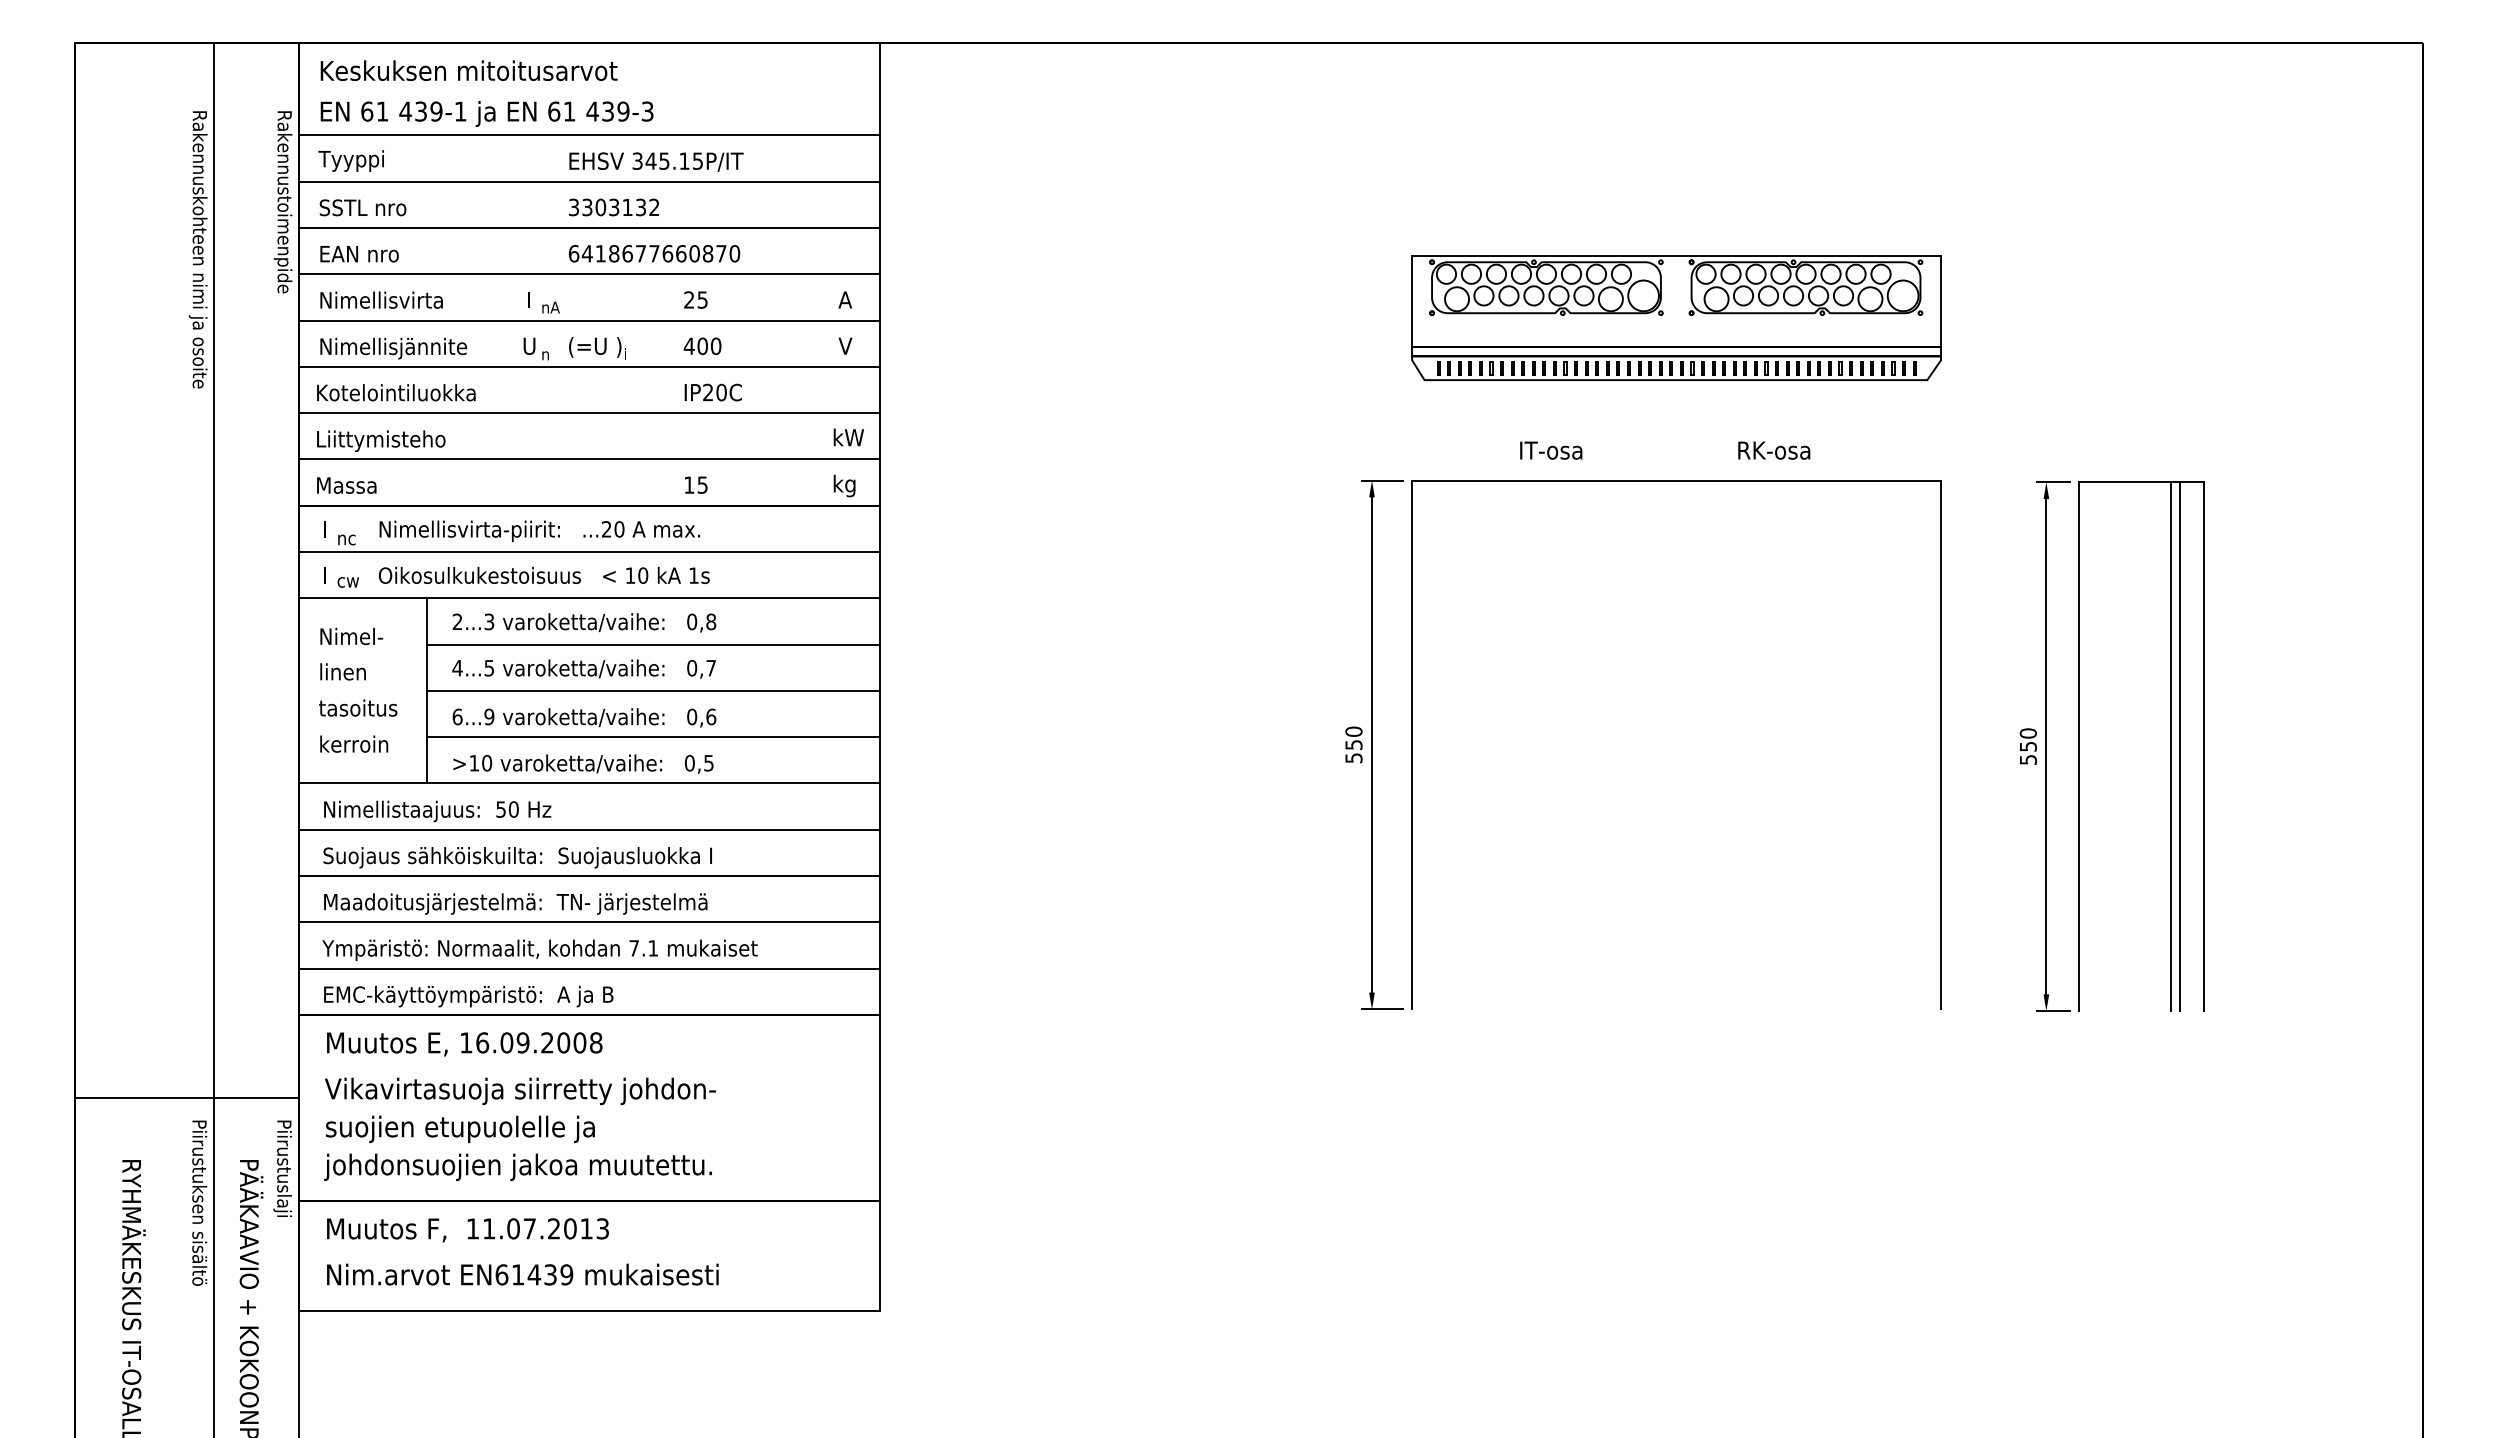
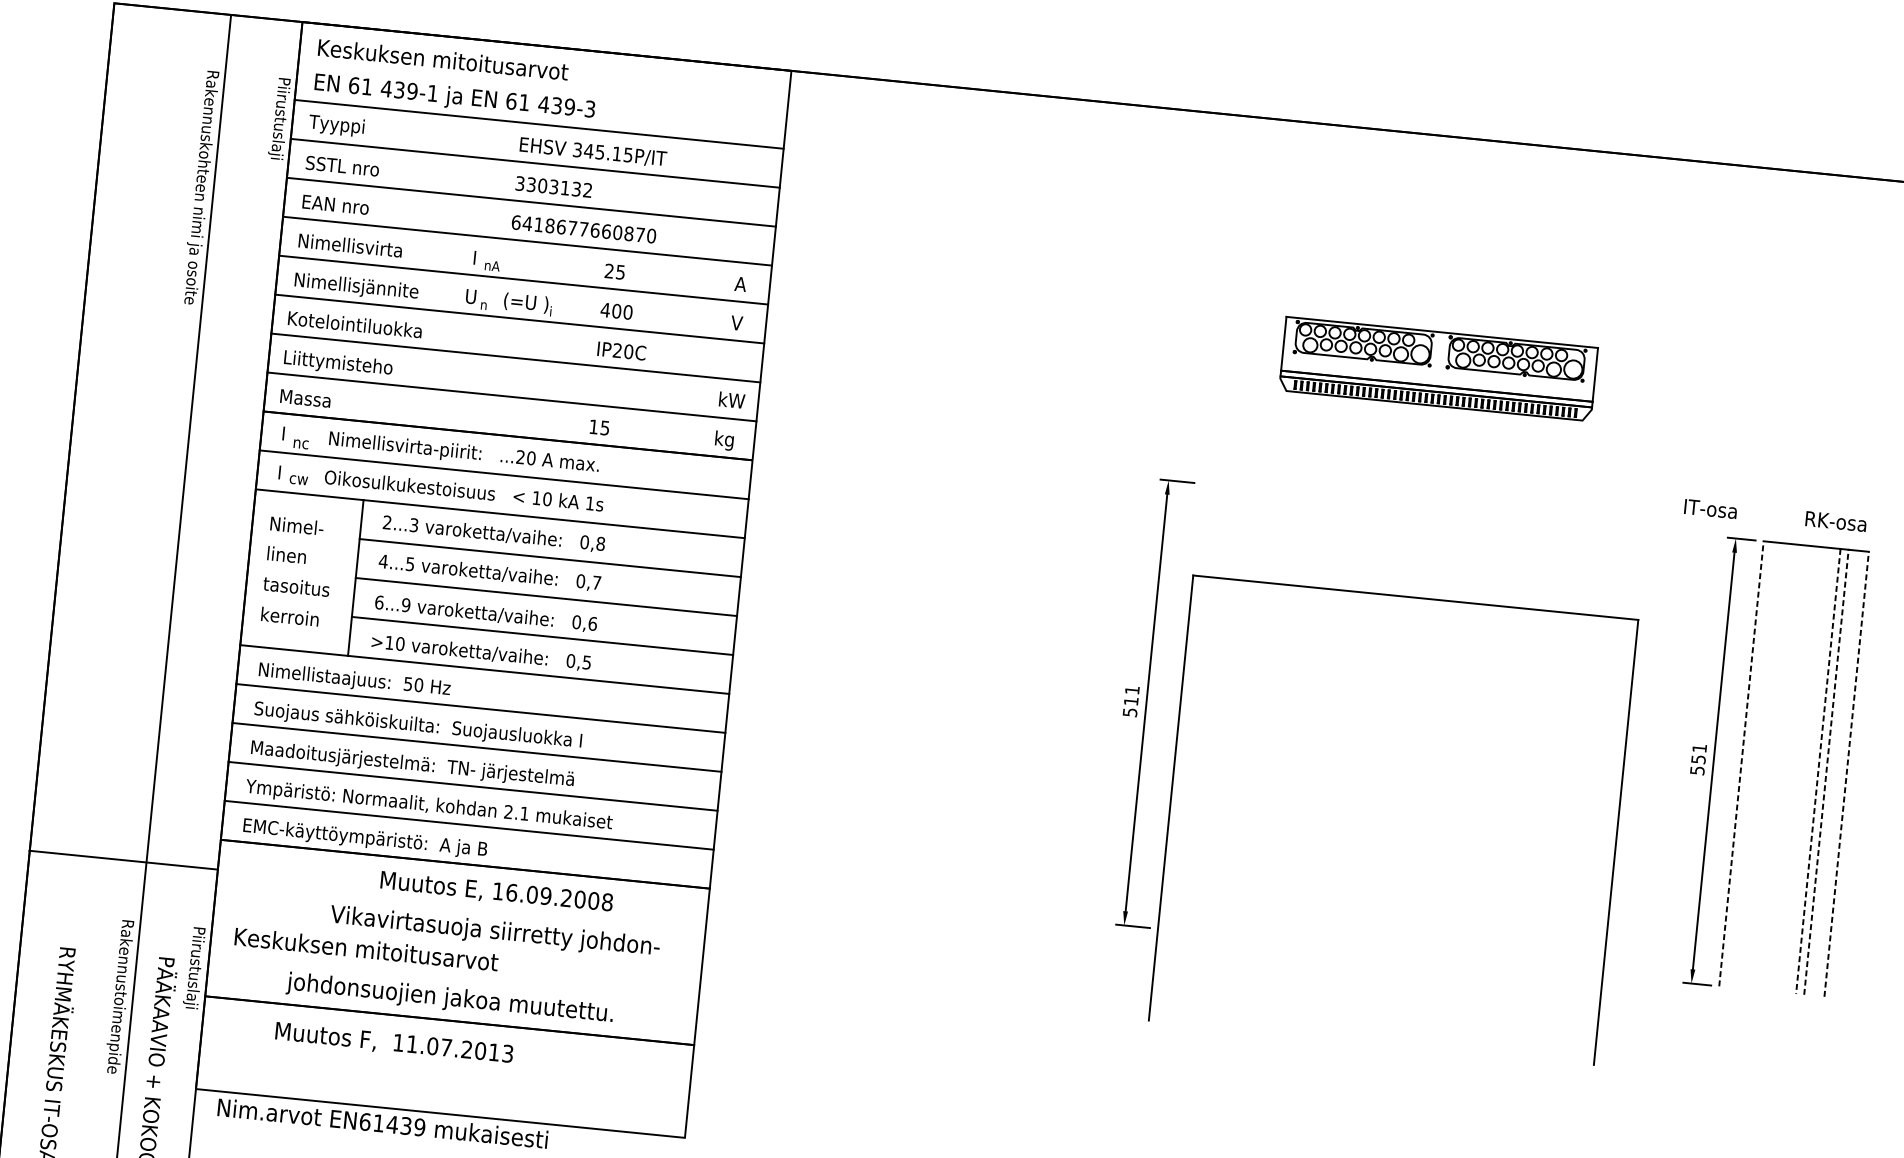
text: (282, 203) -> (275, 155), Rakennustoimenpide -> Piirustuslaji
part: (1676, 317) -> (1438, 368), size x0.7
text: (1551, 450) -> (1710, 509), moved
text: (1774, 450) -> (1836, 521), moved
part: (1676, 481) -> (1415, 598), moved
text: (2027, 733) -> (1698, 748), 550 -> 551
text: (1353, 737) -> (1131, 695), 550 -> 511
line: (2079, 746) -> (1741, 763), solid -> dashed
line: (2180, 746) -> (1826, 772), solid -> dashed
line: (2204, 746) -> (1846, 774), solid -> dashed
line: (2170, 747) -> (1818, 772), solid -> dashed
text: (633, 948) -> (507, 812), 7.1 -> 2.1
text: (464, 1044) -> (496, 892), moved
text: (520, 1091) -> (495, 932), moved
line: (186, 1098) -> (123, 860), moved
text: (482, 1129) -> (365, 951), suojien etupuolelle ja -> Keskuksen mitoitusarvot
text: (517, 1166) -> (449, 998), moved
text: (197, 1212) -> (118, 997), Piirustuksen sisältö^J -> Rakennustoimenpide
text: (467, 1230) -> (393, 1043), moved
text: (522, 1274) -> (382, 1123), moved

